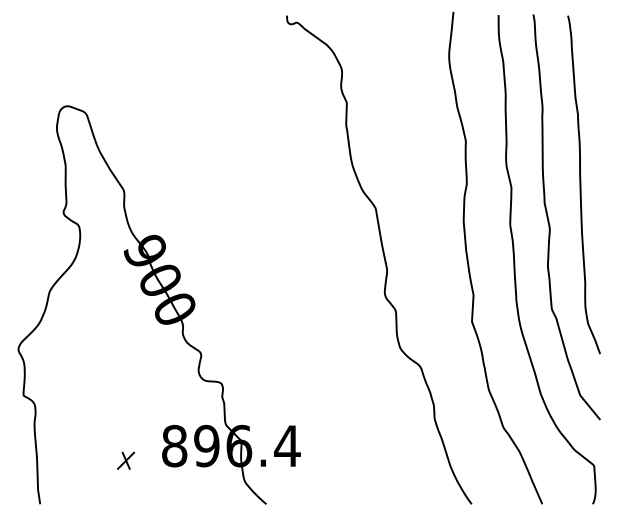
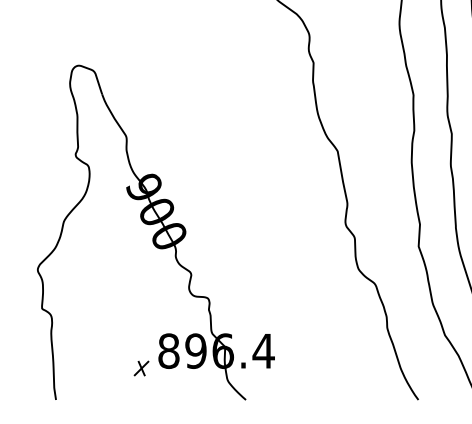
part: (126, 460) -> (141, 368), moved

